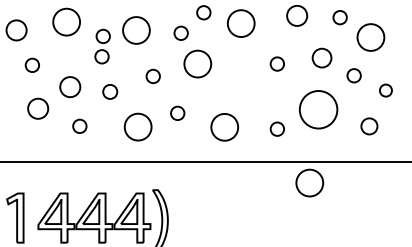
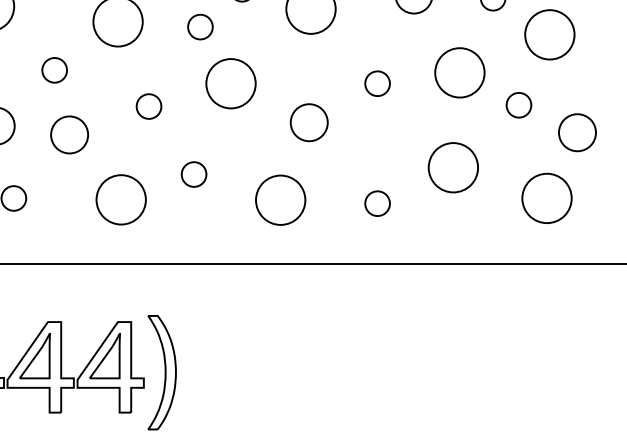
part: (102, 35) -> (55, 31), removed
part: (321, 57) -> (458, 71), size x1.43
part: (240, 85) -> (309, 123), added
part: (385, 90) -> (576, 132), size x1.67
part: (110, 91) -> (70, 134), size x1.43
part: (318, 109) -> (453, 167), size x0.71
part: (369, 126) -> (547, 198), size x1.67
part: (309, 182) -> (436, 301), removed

